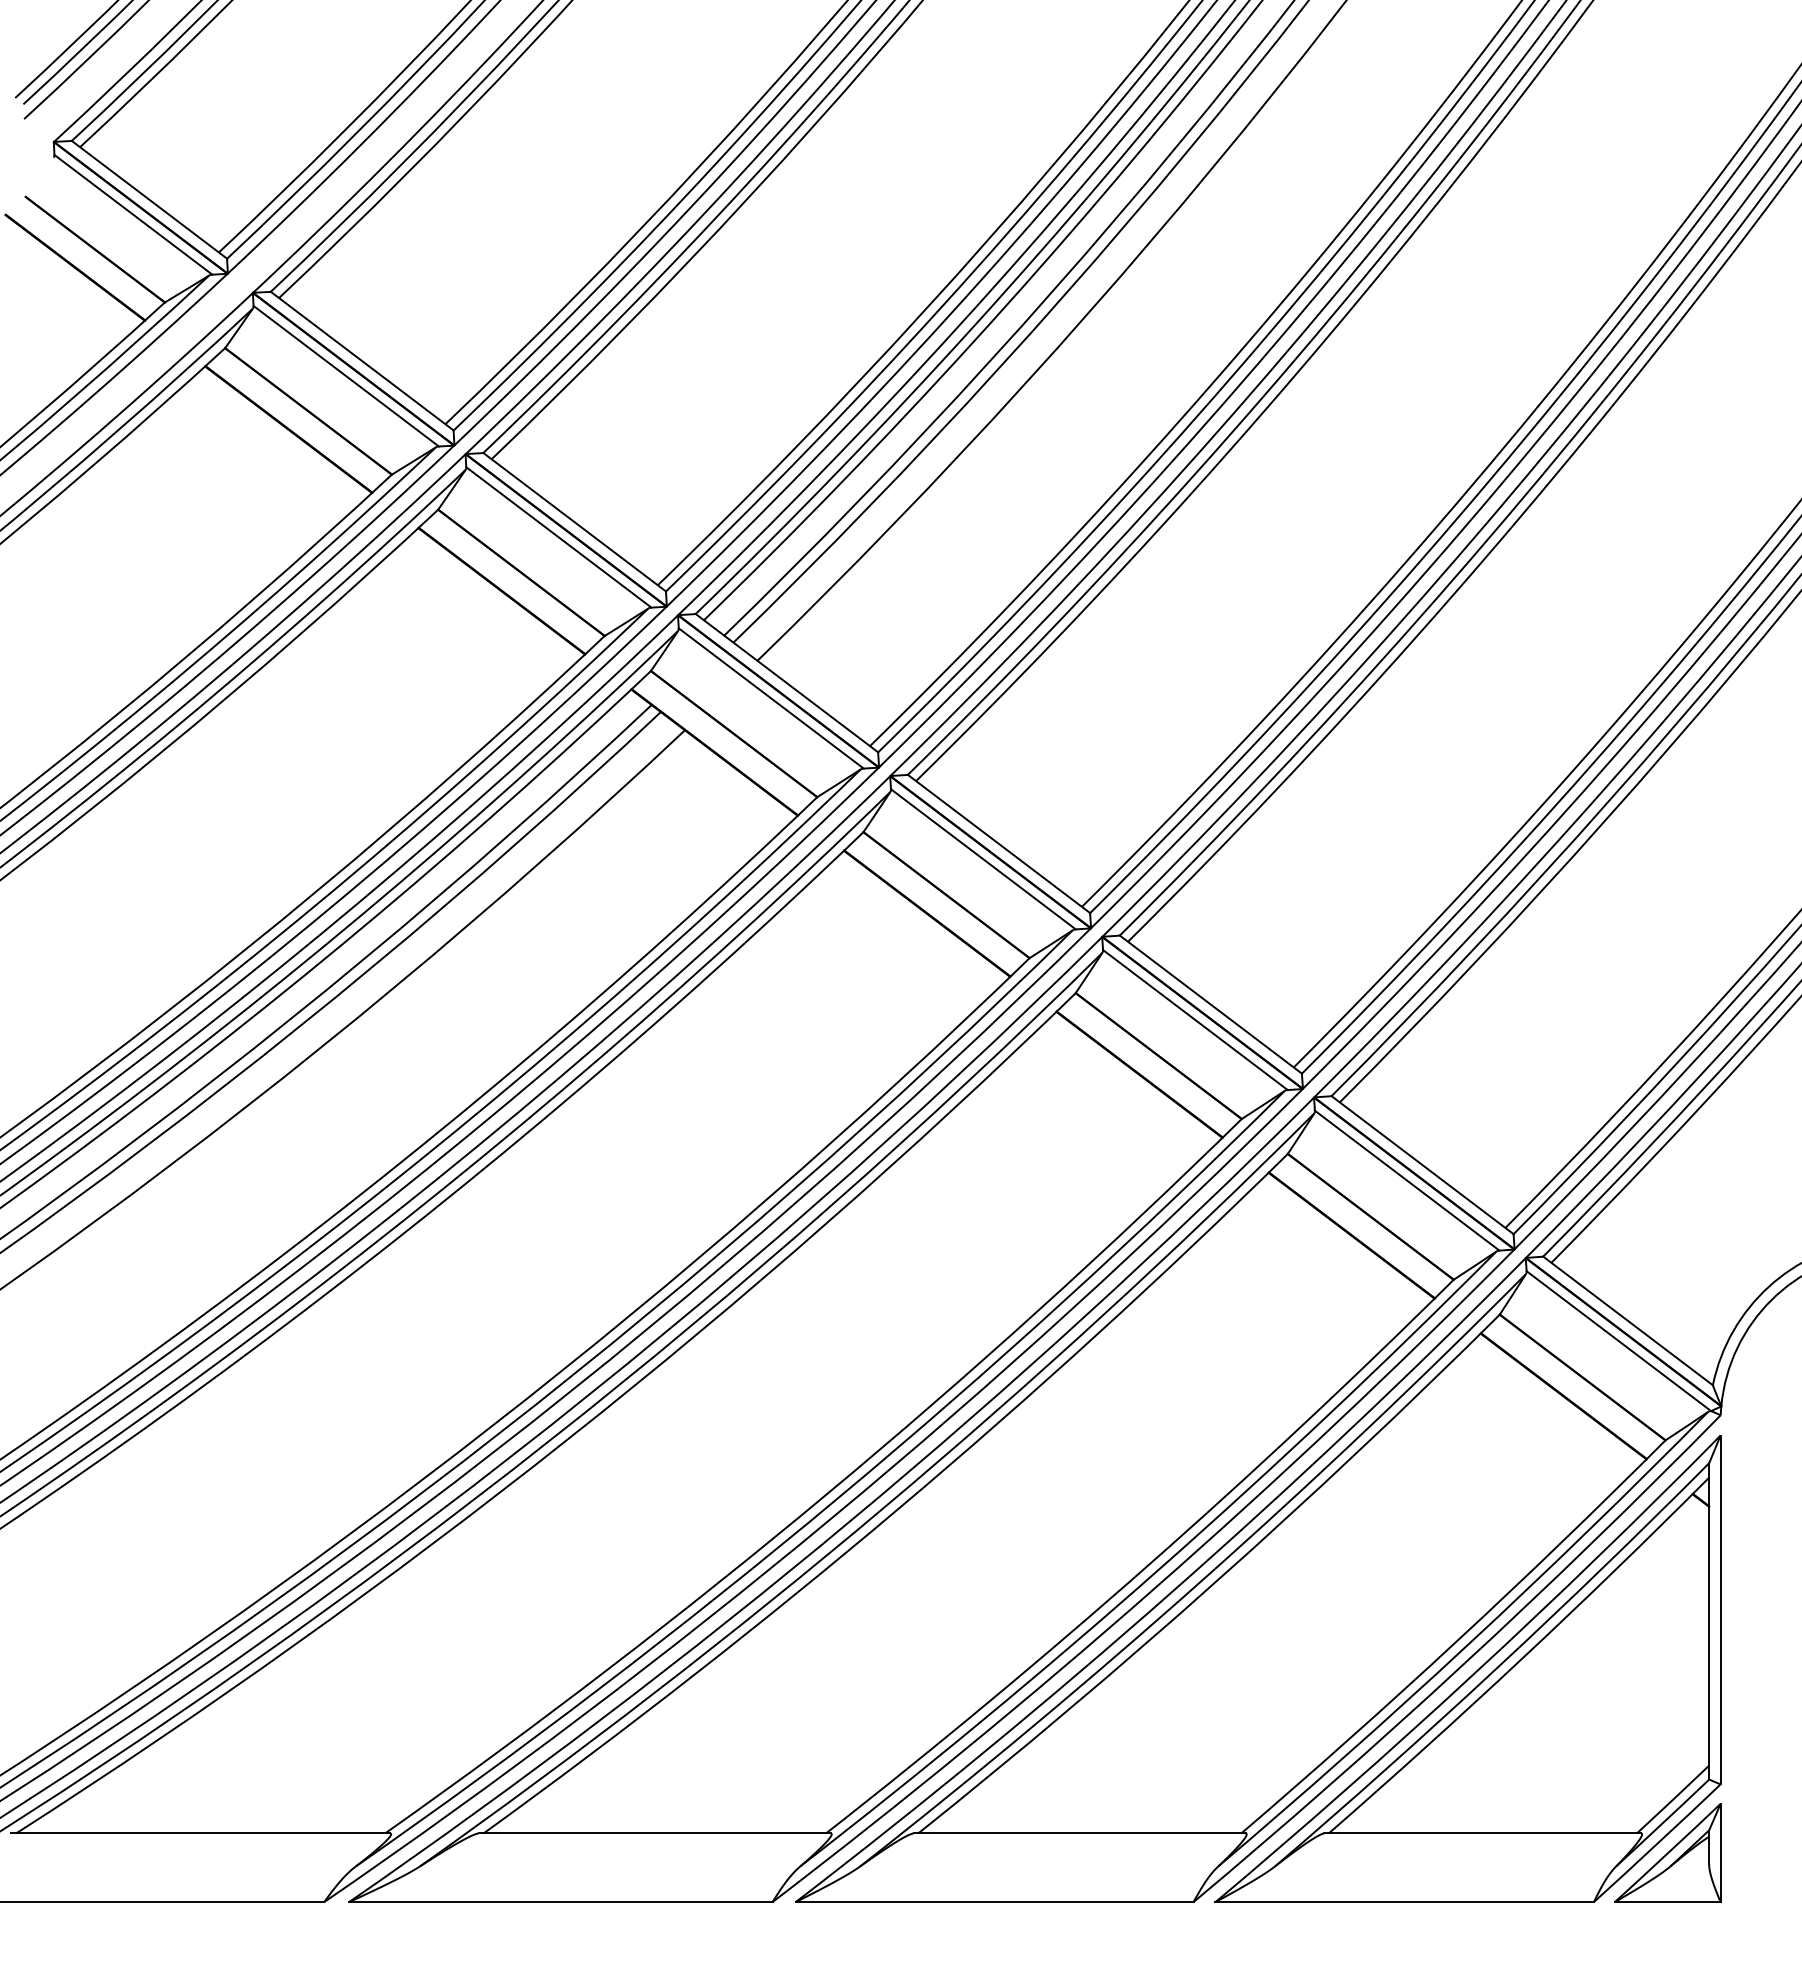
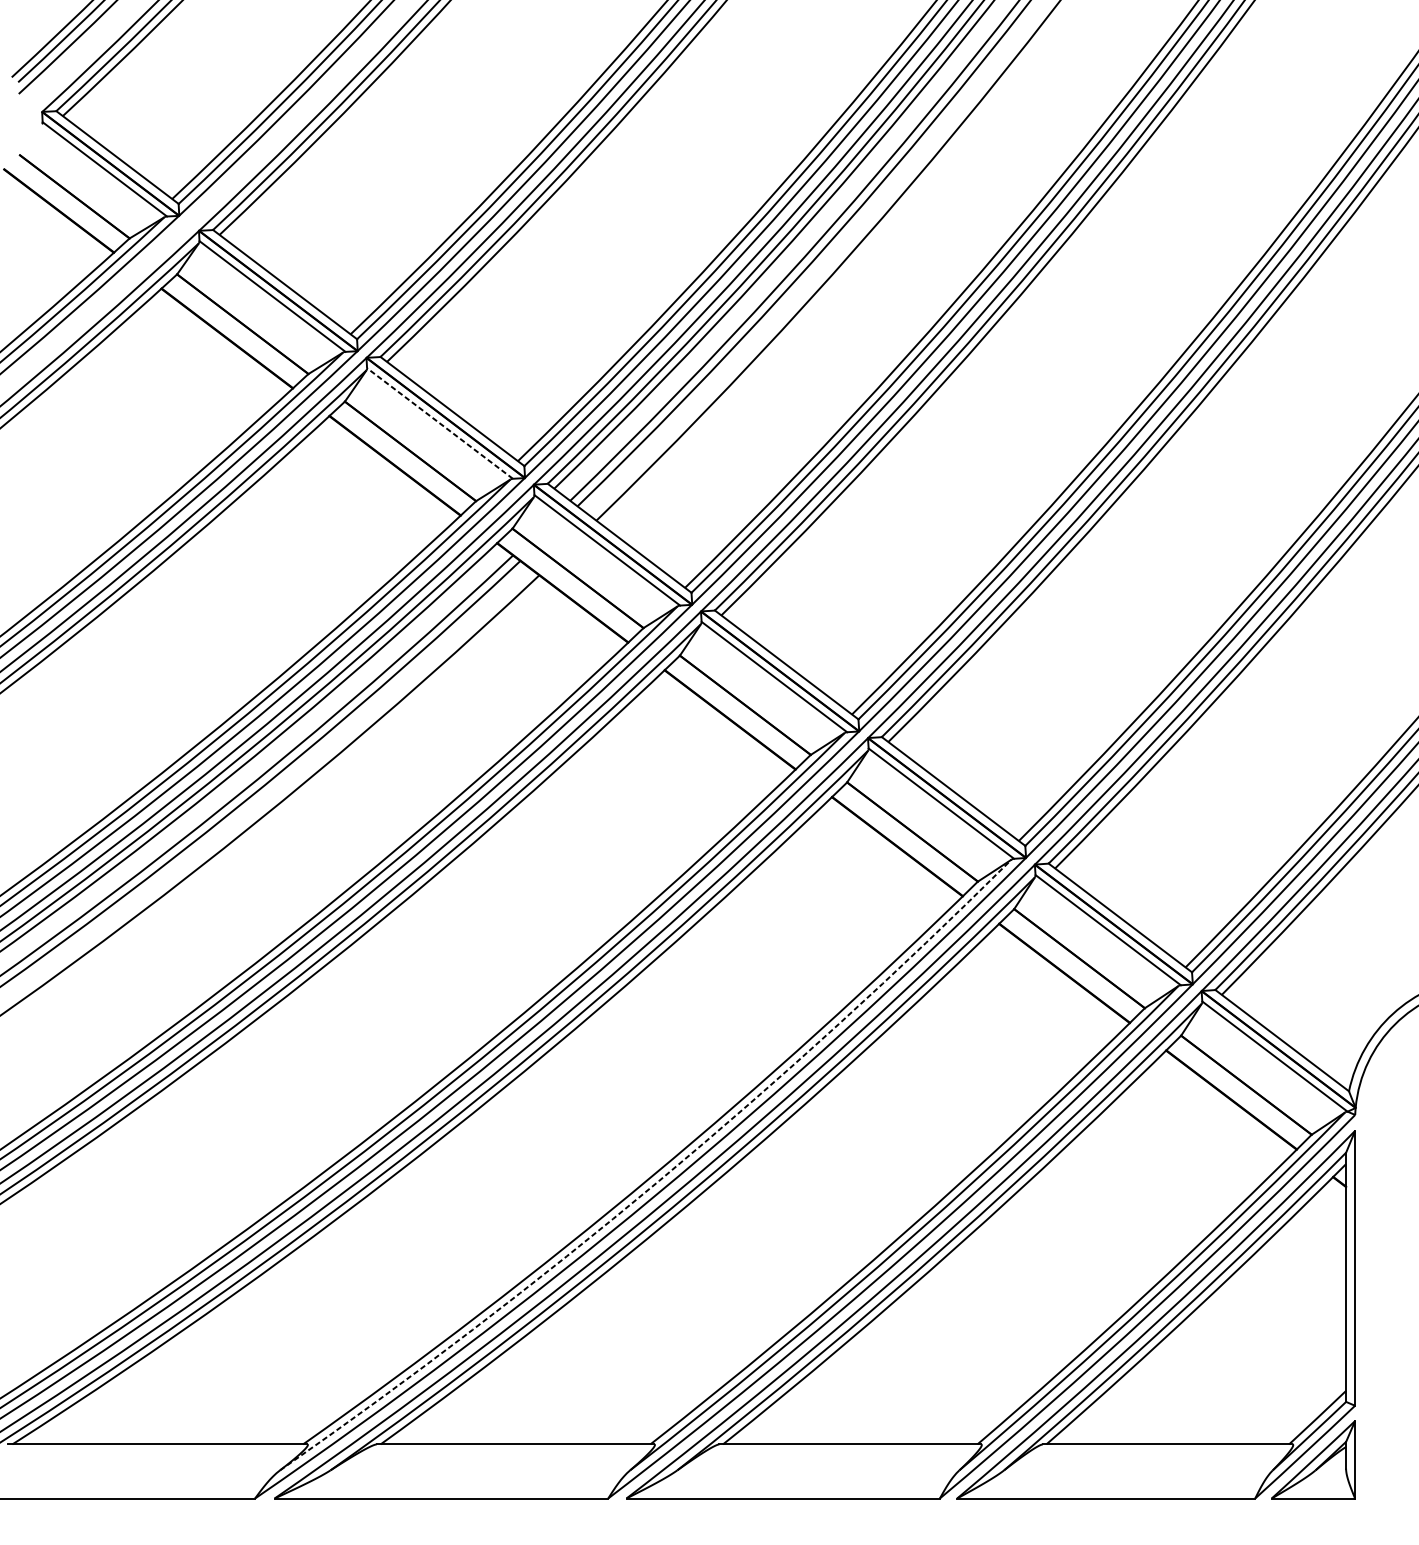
line: (558, 537) -> (439, 423), solid -> dashed
arc: (837, 1498) -> (659, 1180), solid -> dashed

